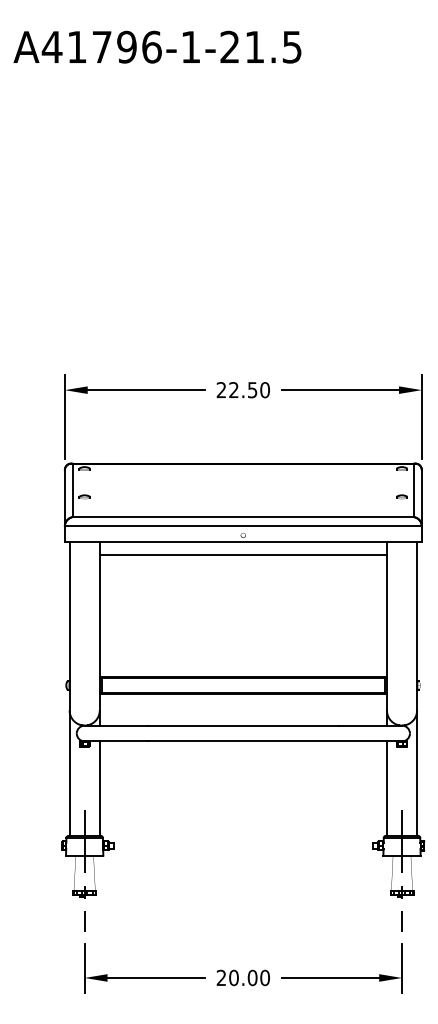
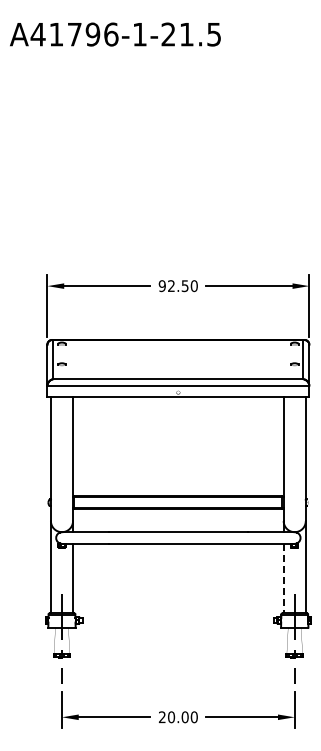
text: (220, 390) -> (161, 286), 22.50 -> 92.50
line: (243, 554) -> (178, 406), removed
line: (386, 788) -> (283, 578), solid -> dashed

